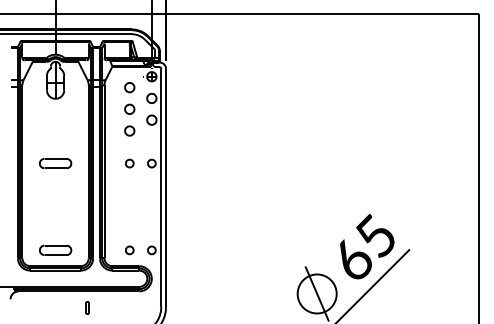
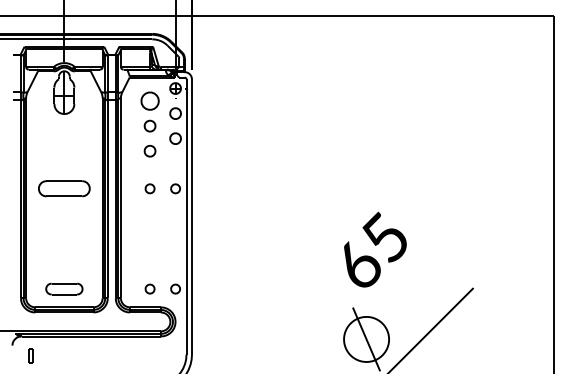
part: (129, 87) -> (149, 100), size x1.6
part: (55, 163) -> (64, 188), size x1.4
text: (367, 246) -> (375, 249), moved
part: (86, 307) -> (30, 355), moved

